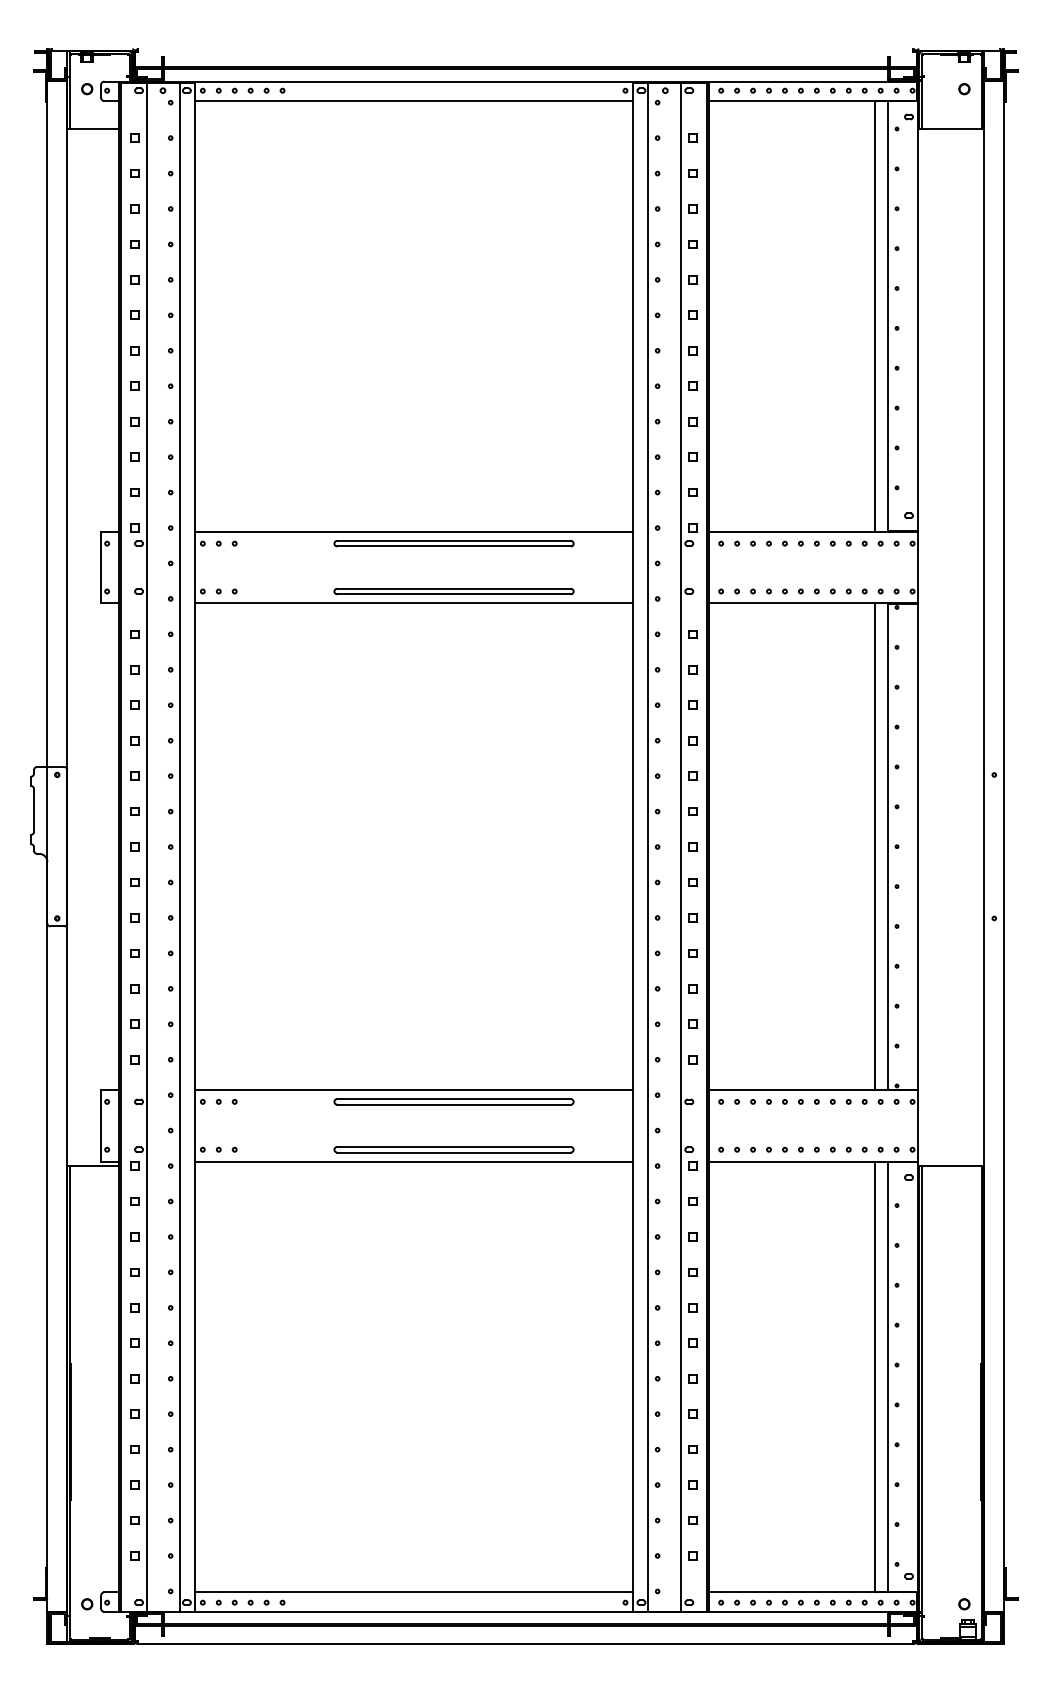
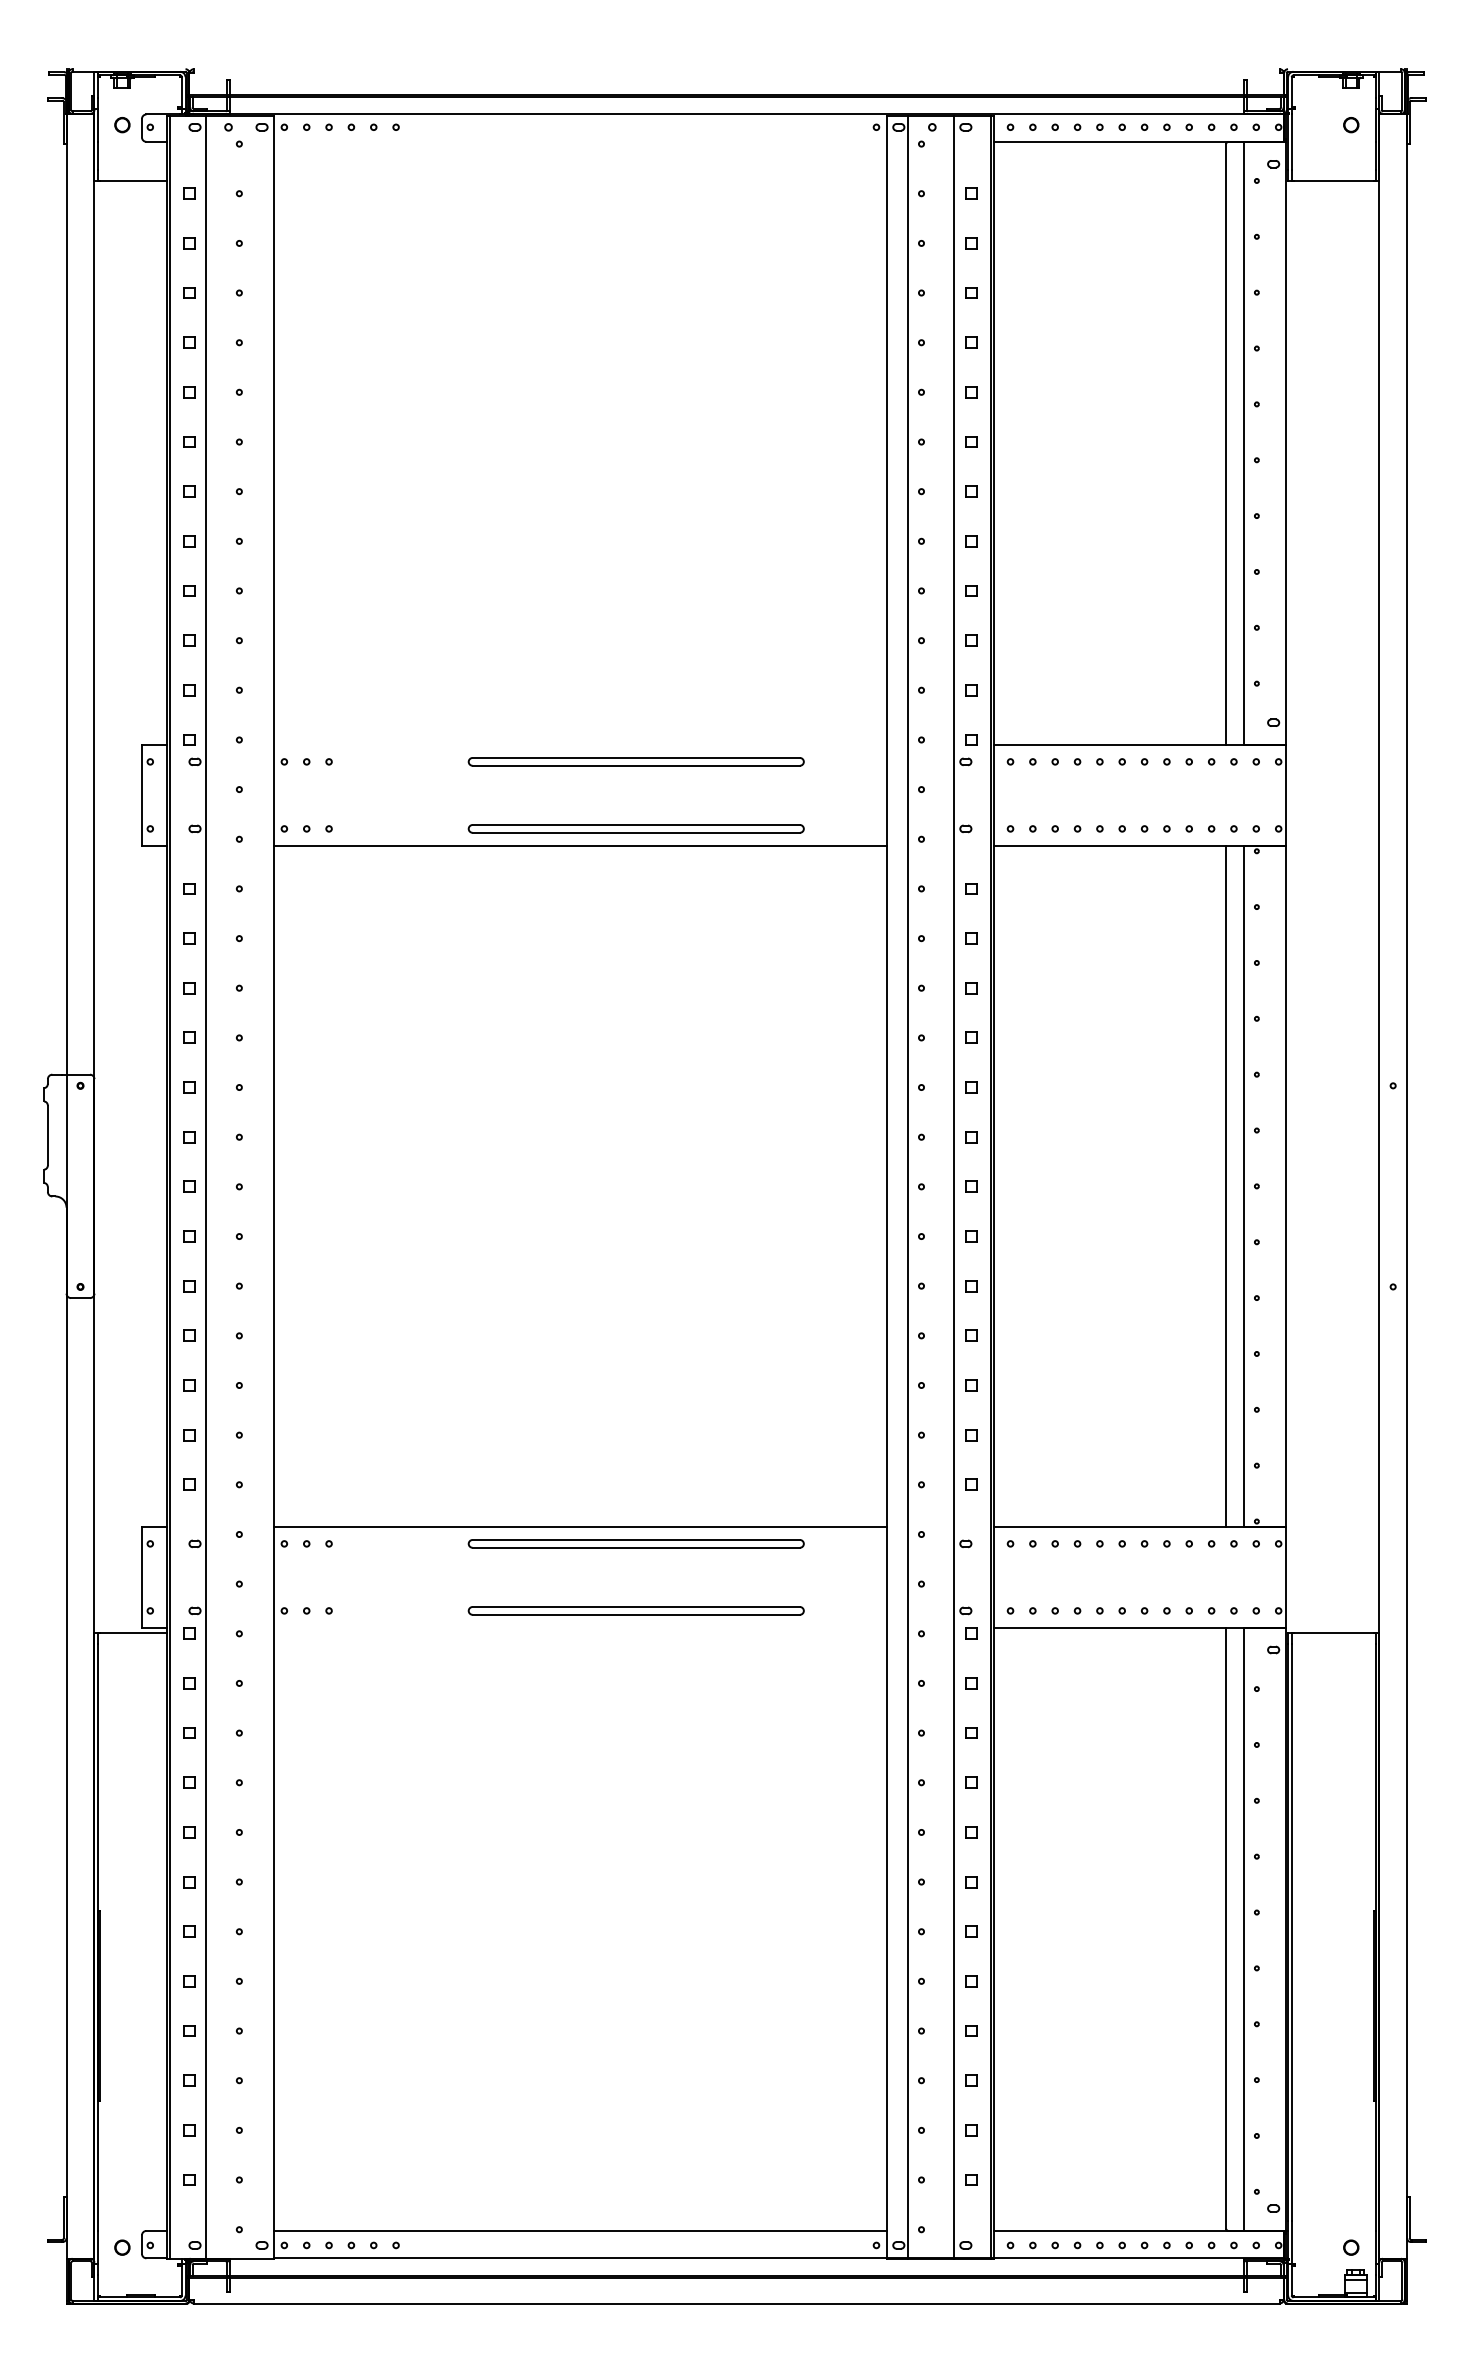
line: (414, 101) -> (580, 142), removed
line: (414, 531) -> (580, 744), removed
line: (180, 847) -> (253, 1187), removed
line: (414, 1161) -> (580, 1627), removed

